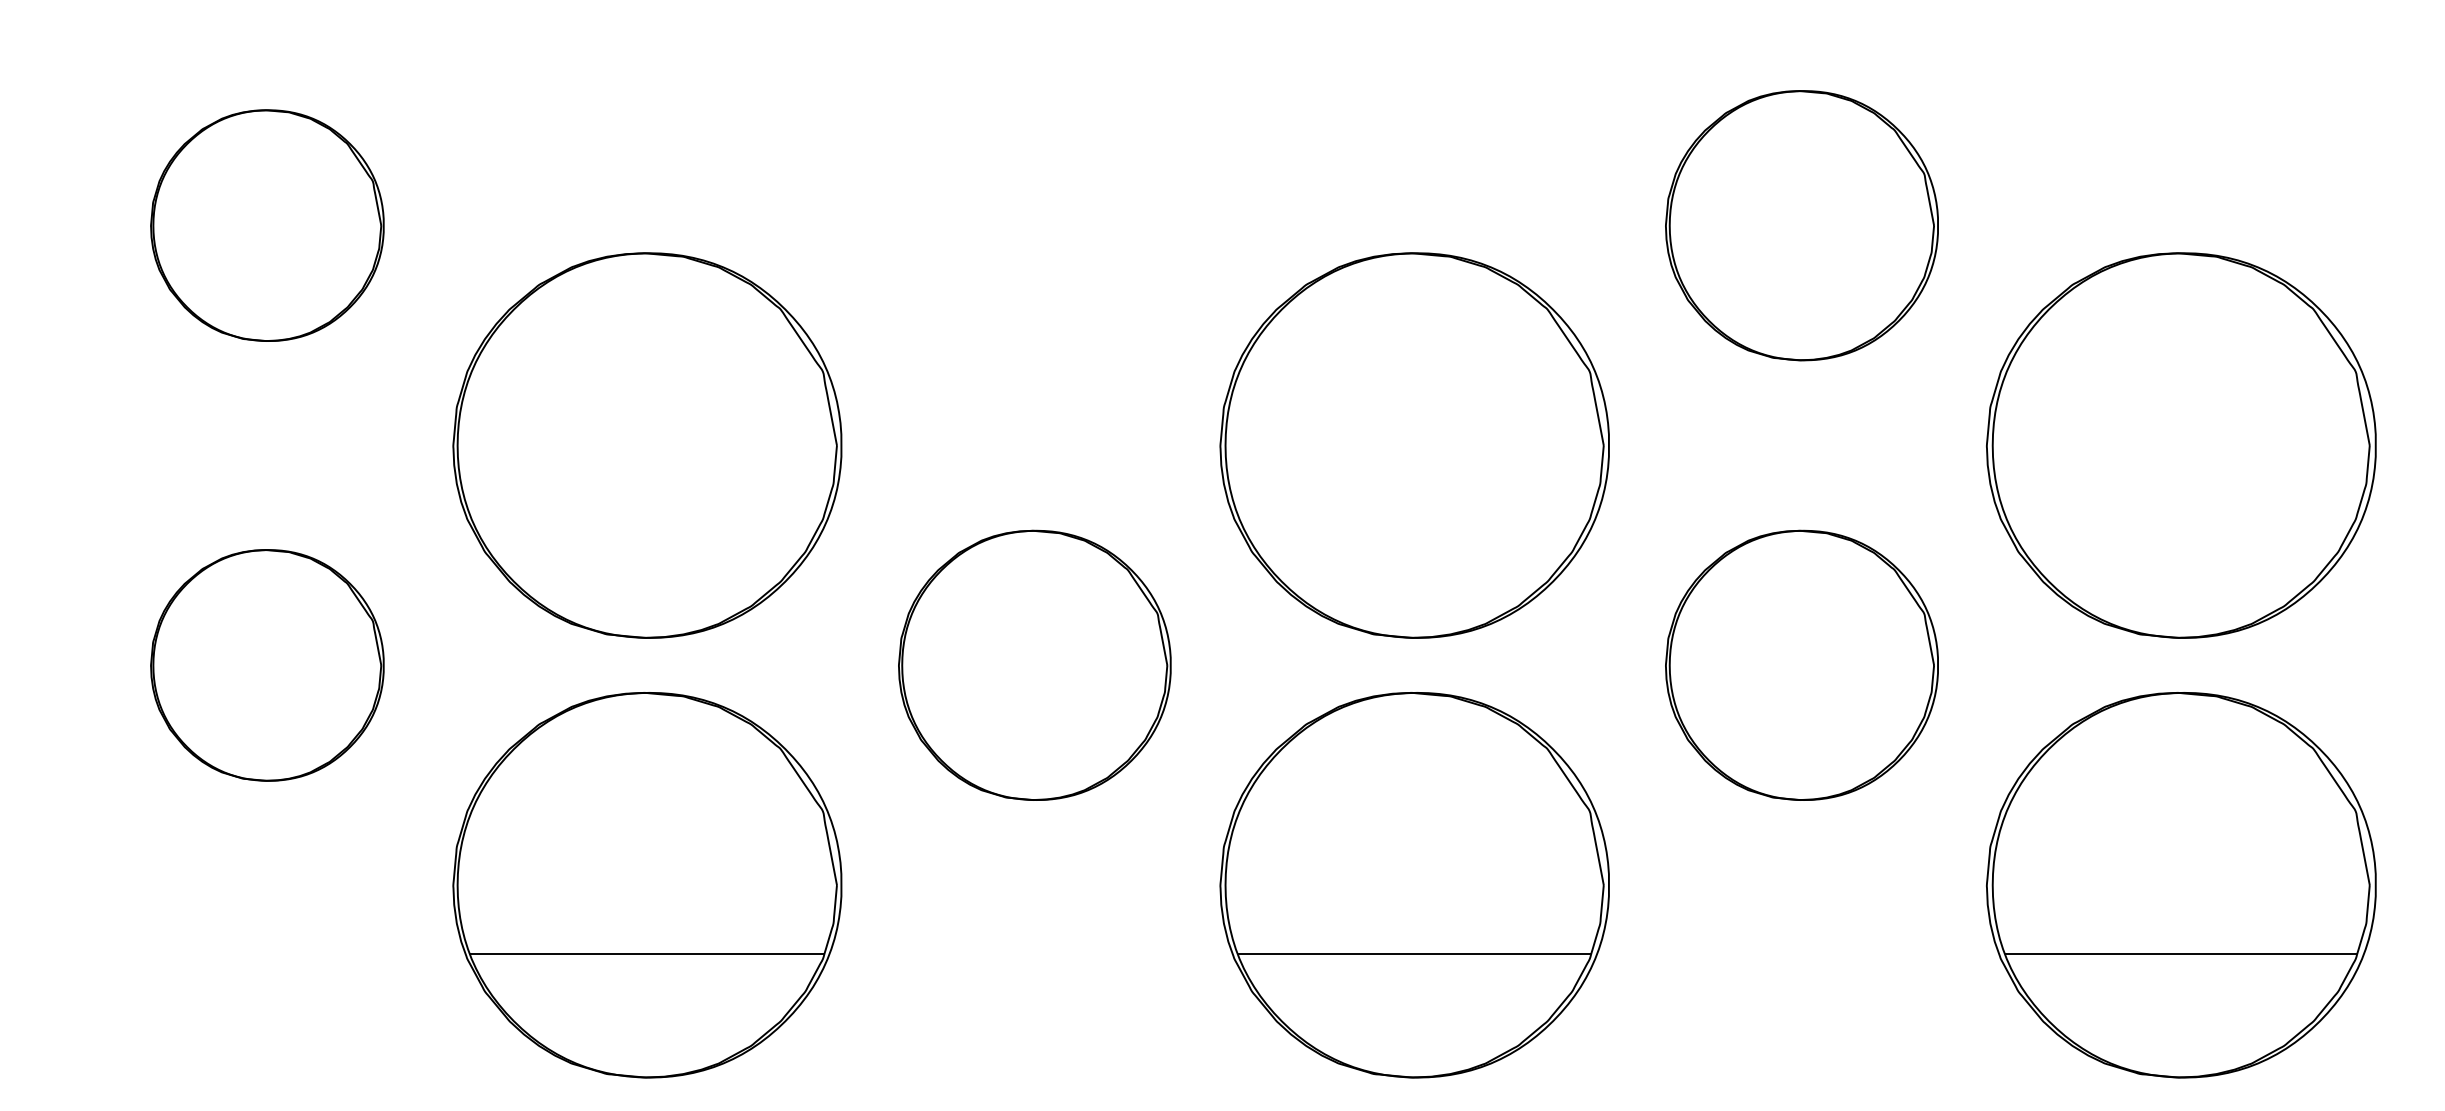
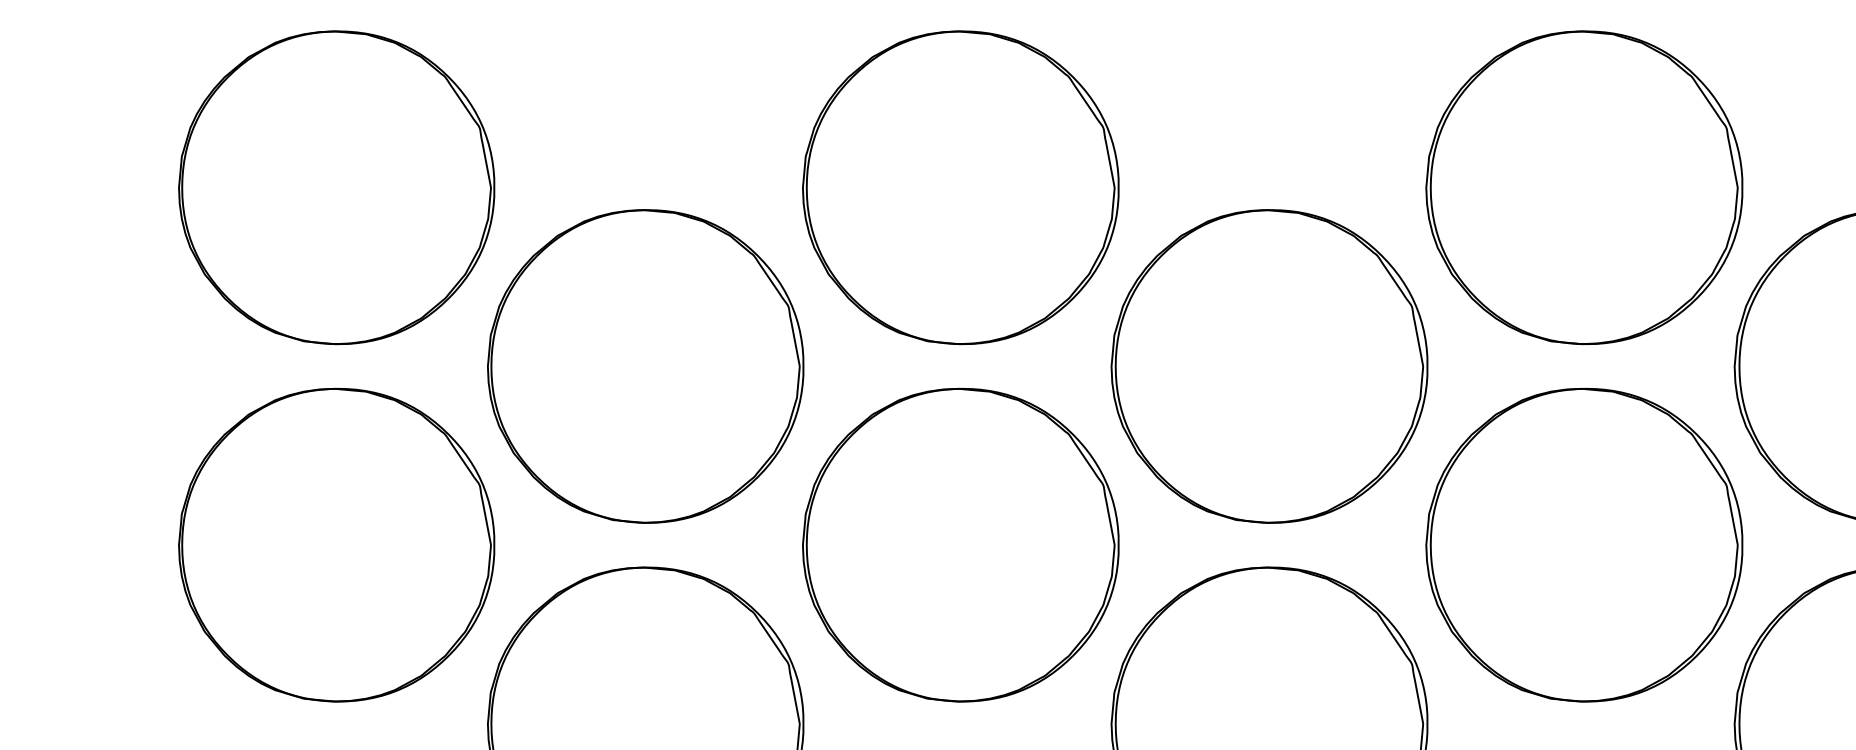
part: (267, 225) -> (336, 187), size x1.67
part: (1034, 225) -> (960, 187), added
part: (1801, 225) -> (1583, 187), size x1.43
part: (267, 665) -> (336, 545), size x1.67
part: (1034, 665) -> (960, 545), size x1.43
part: (1801, 665) -> (1583, 545), size x1.43

